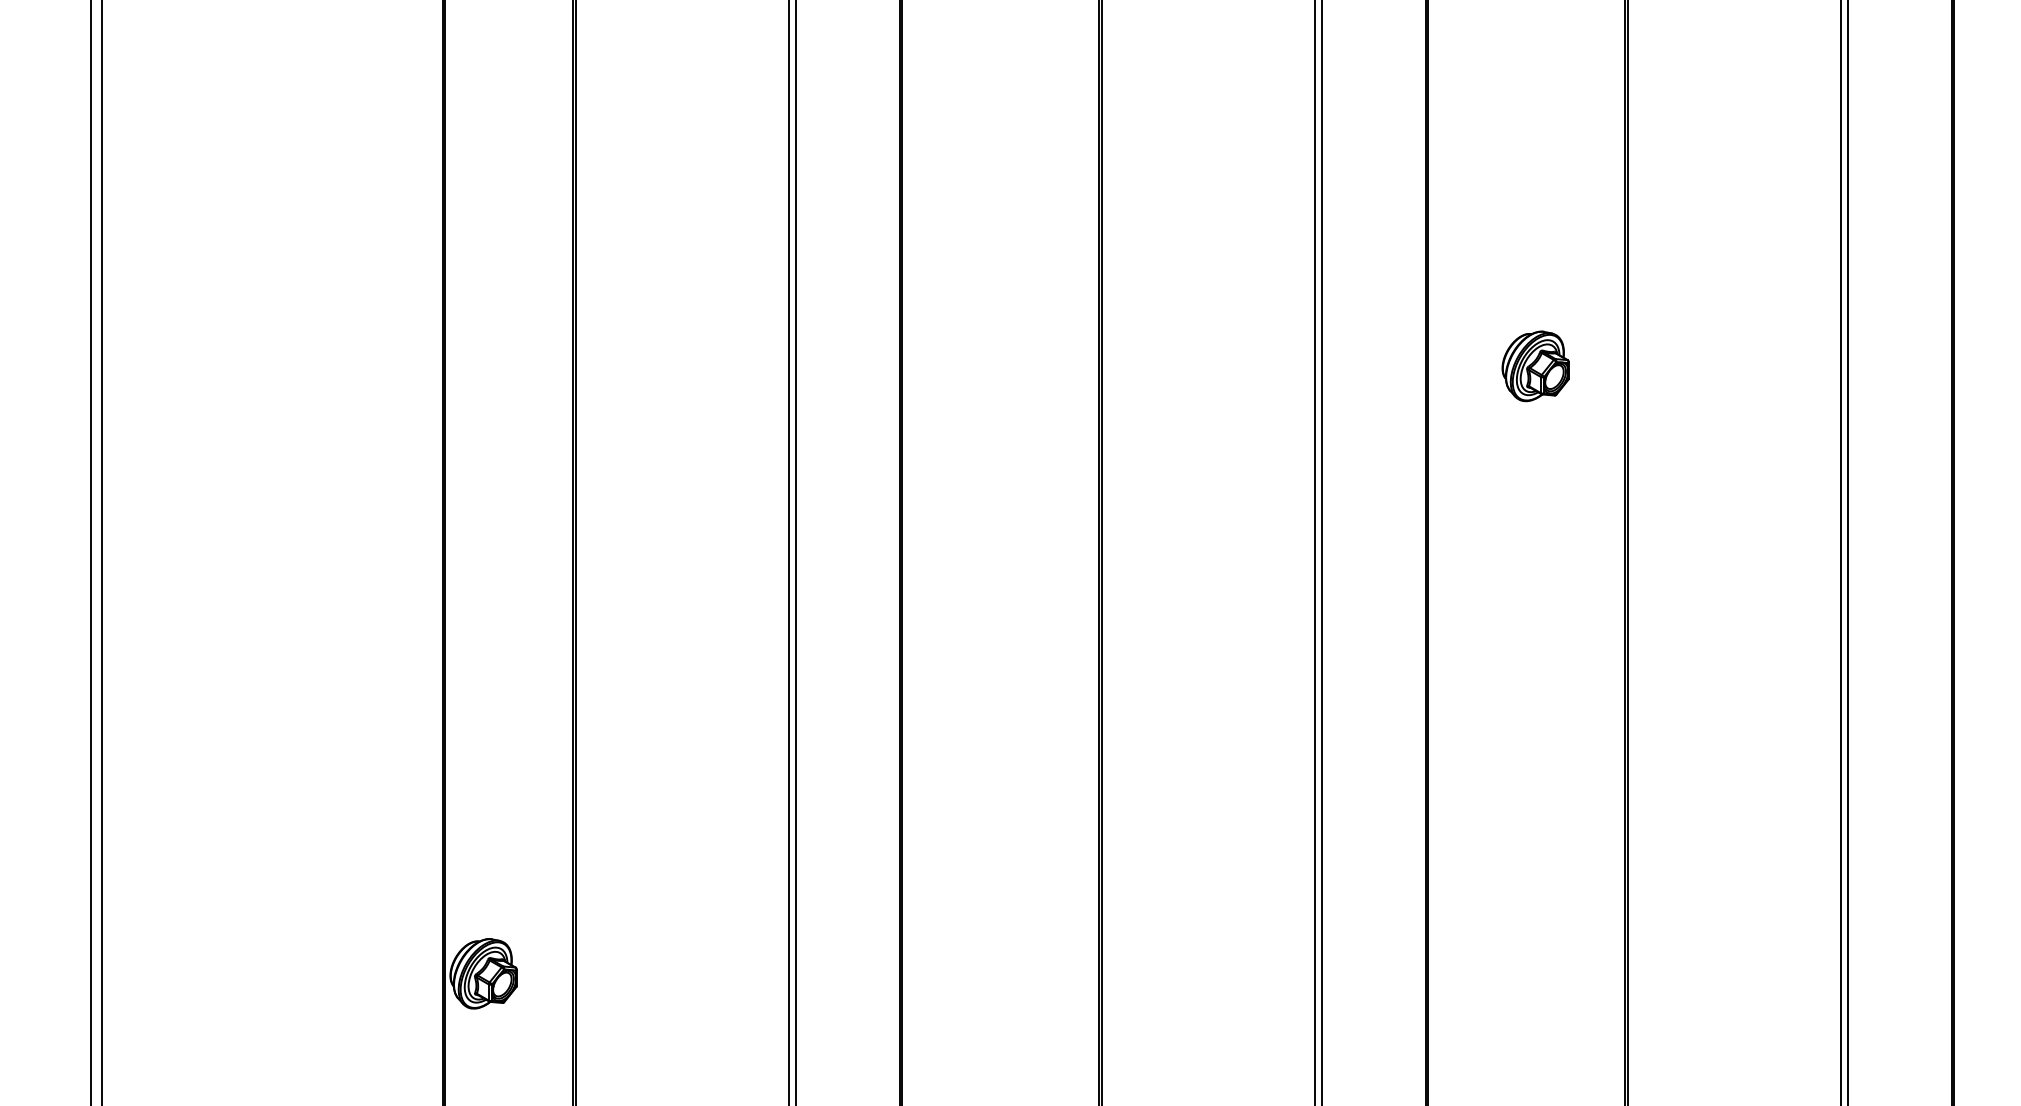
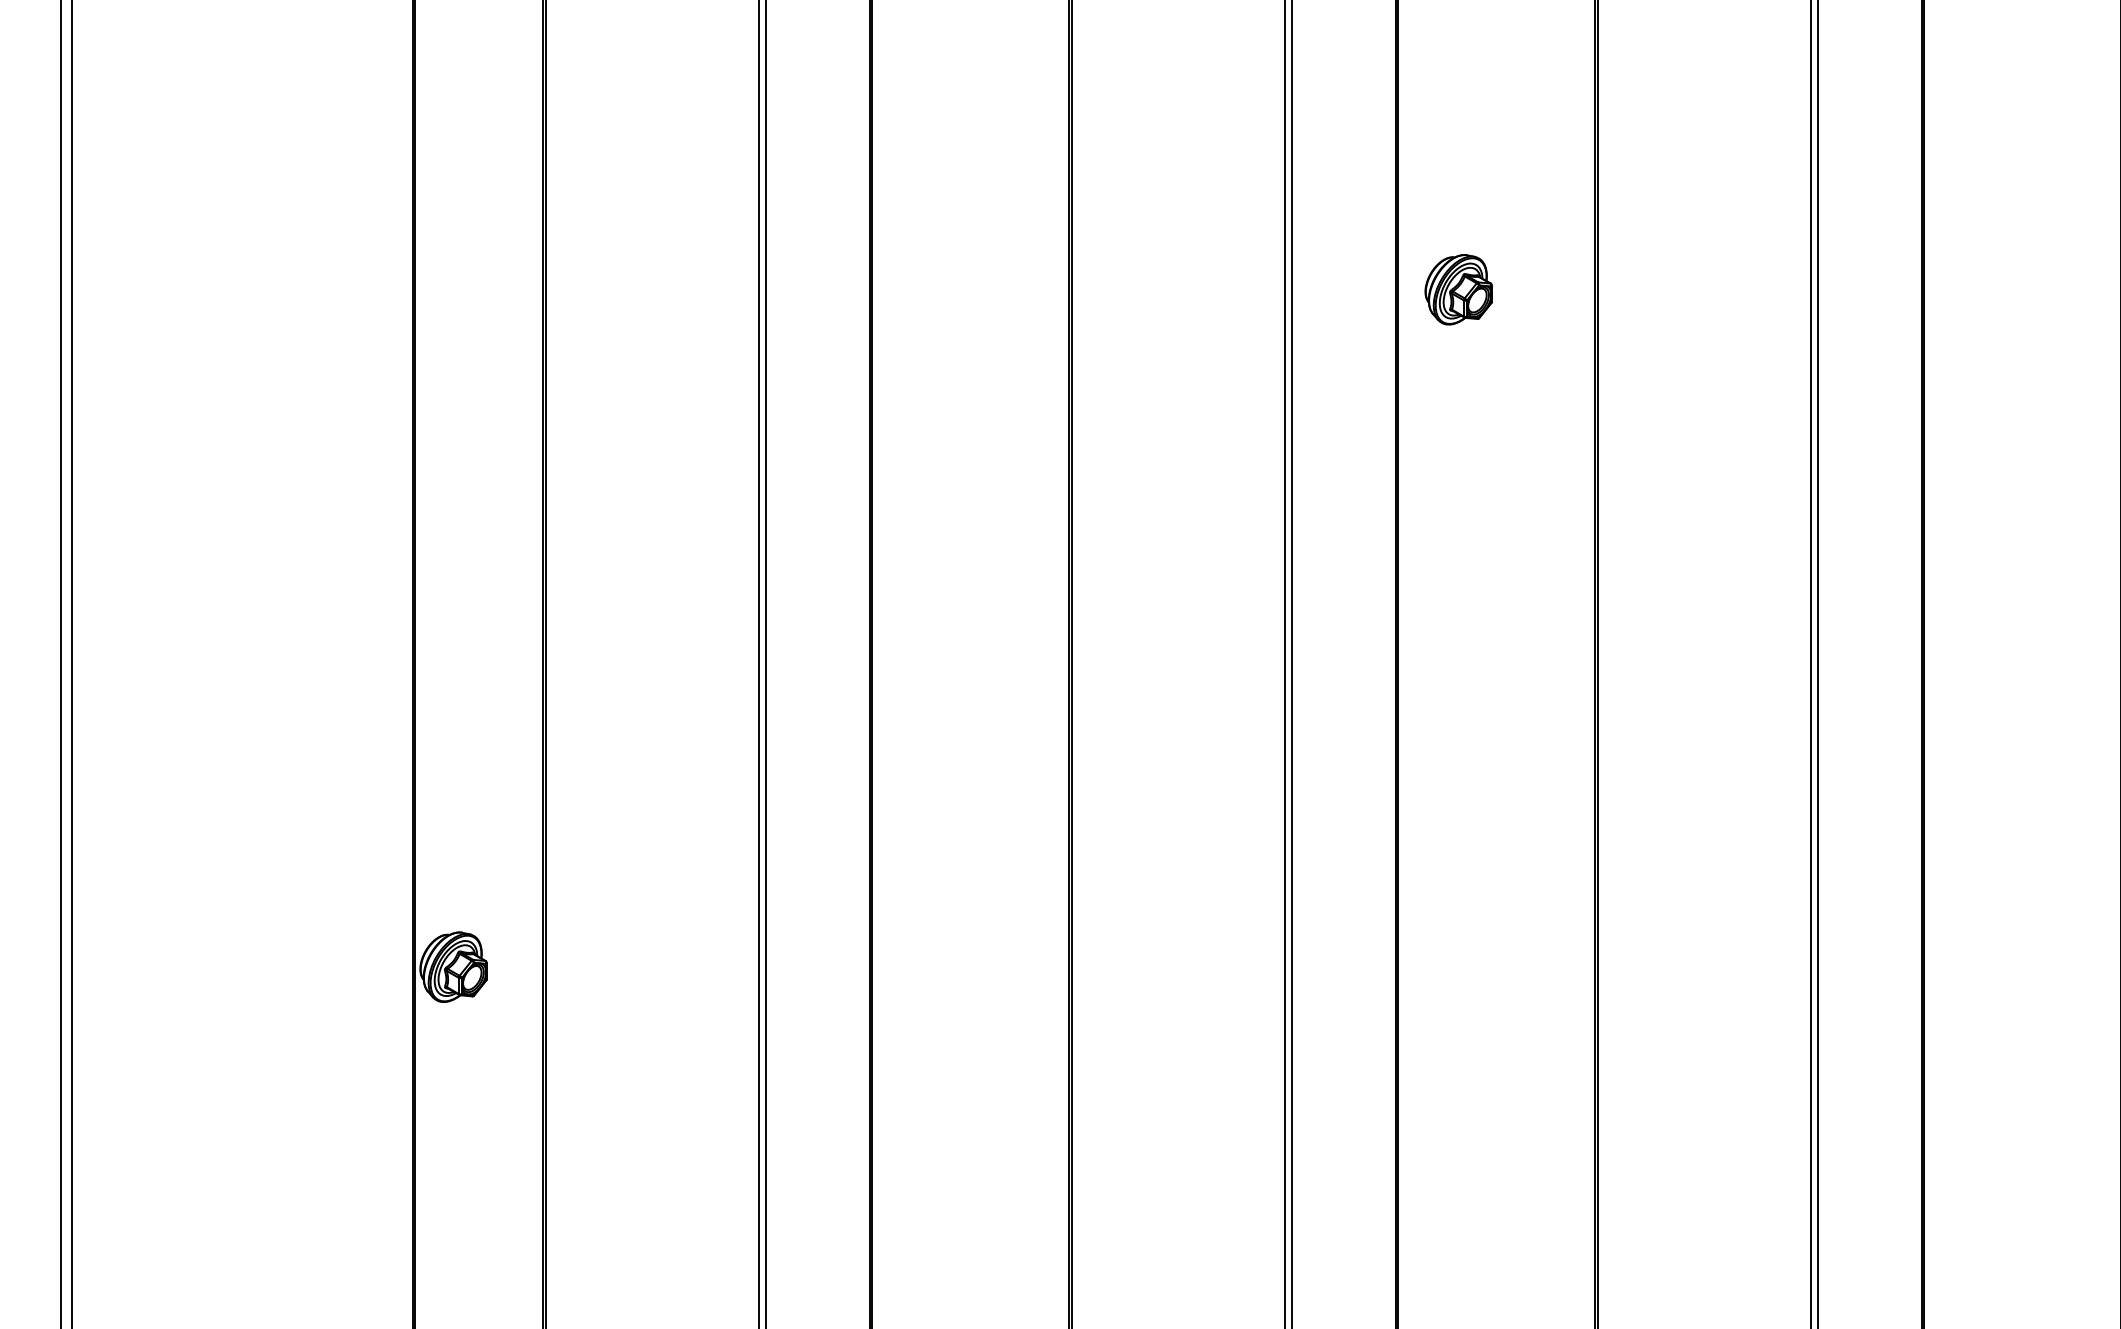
part: (1535, 366) -> (1458, 289), moved

